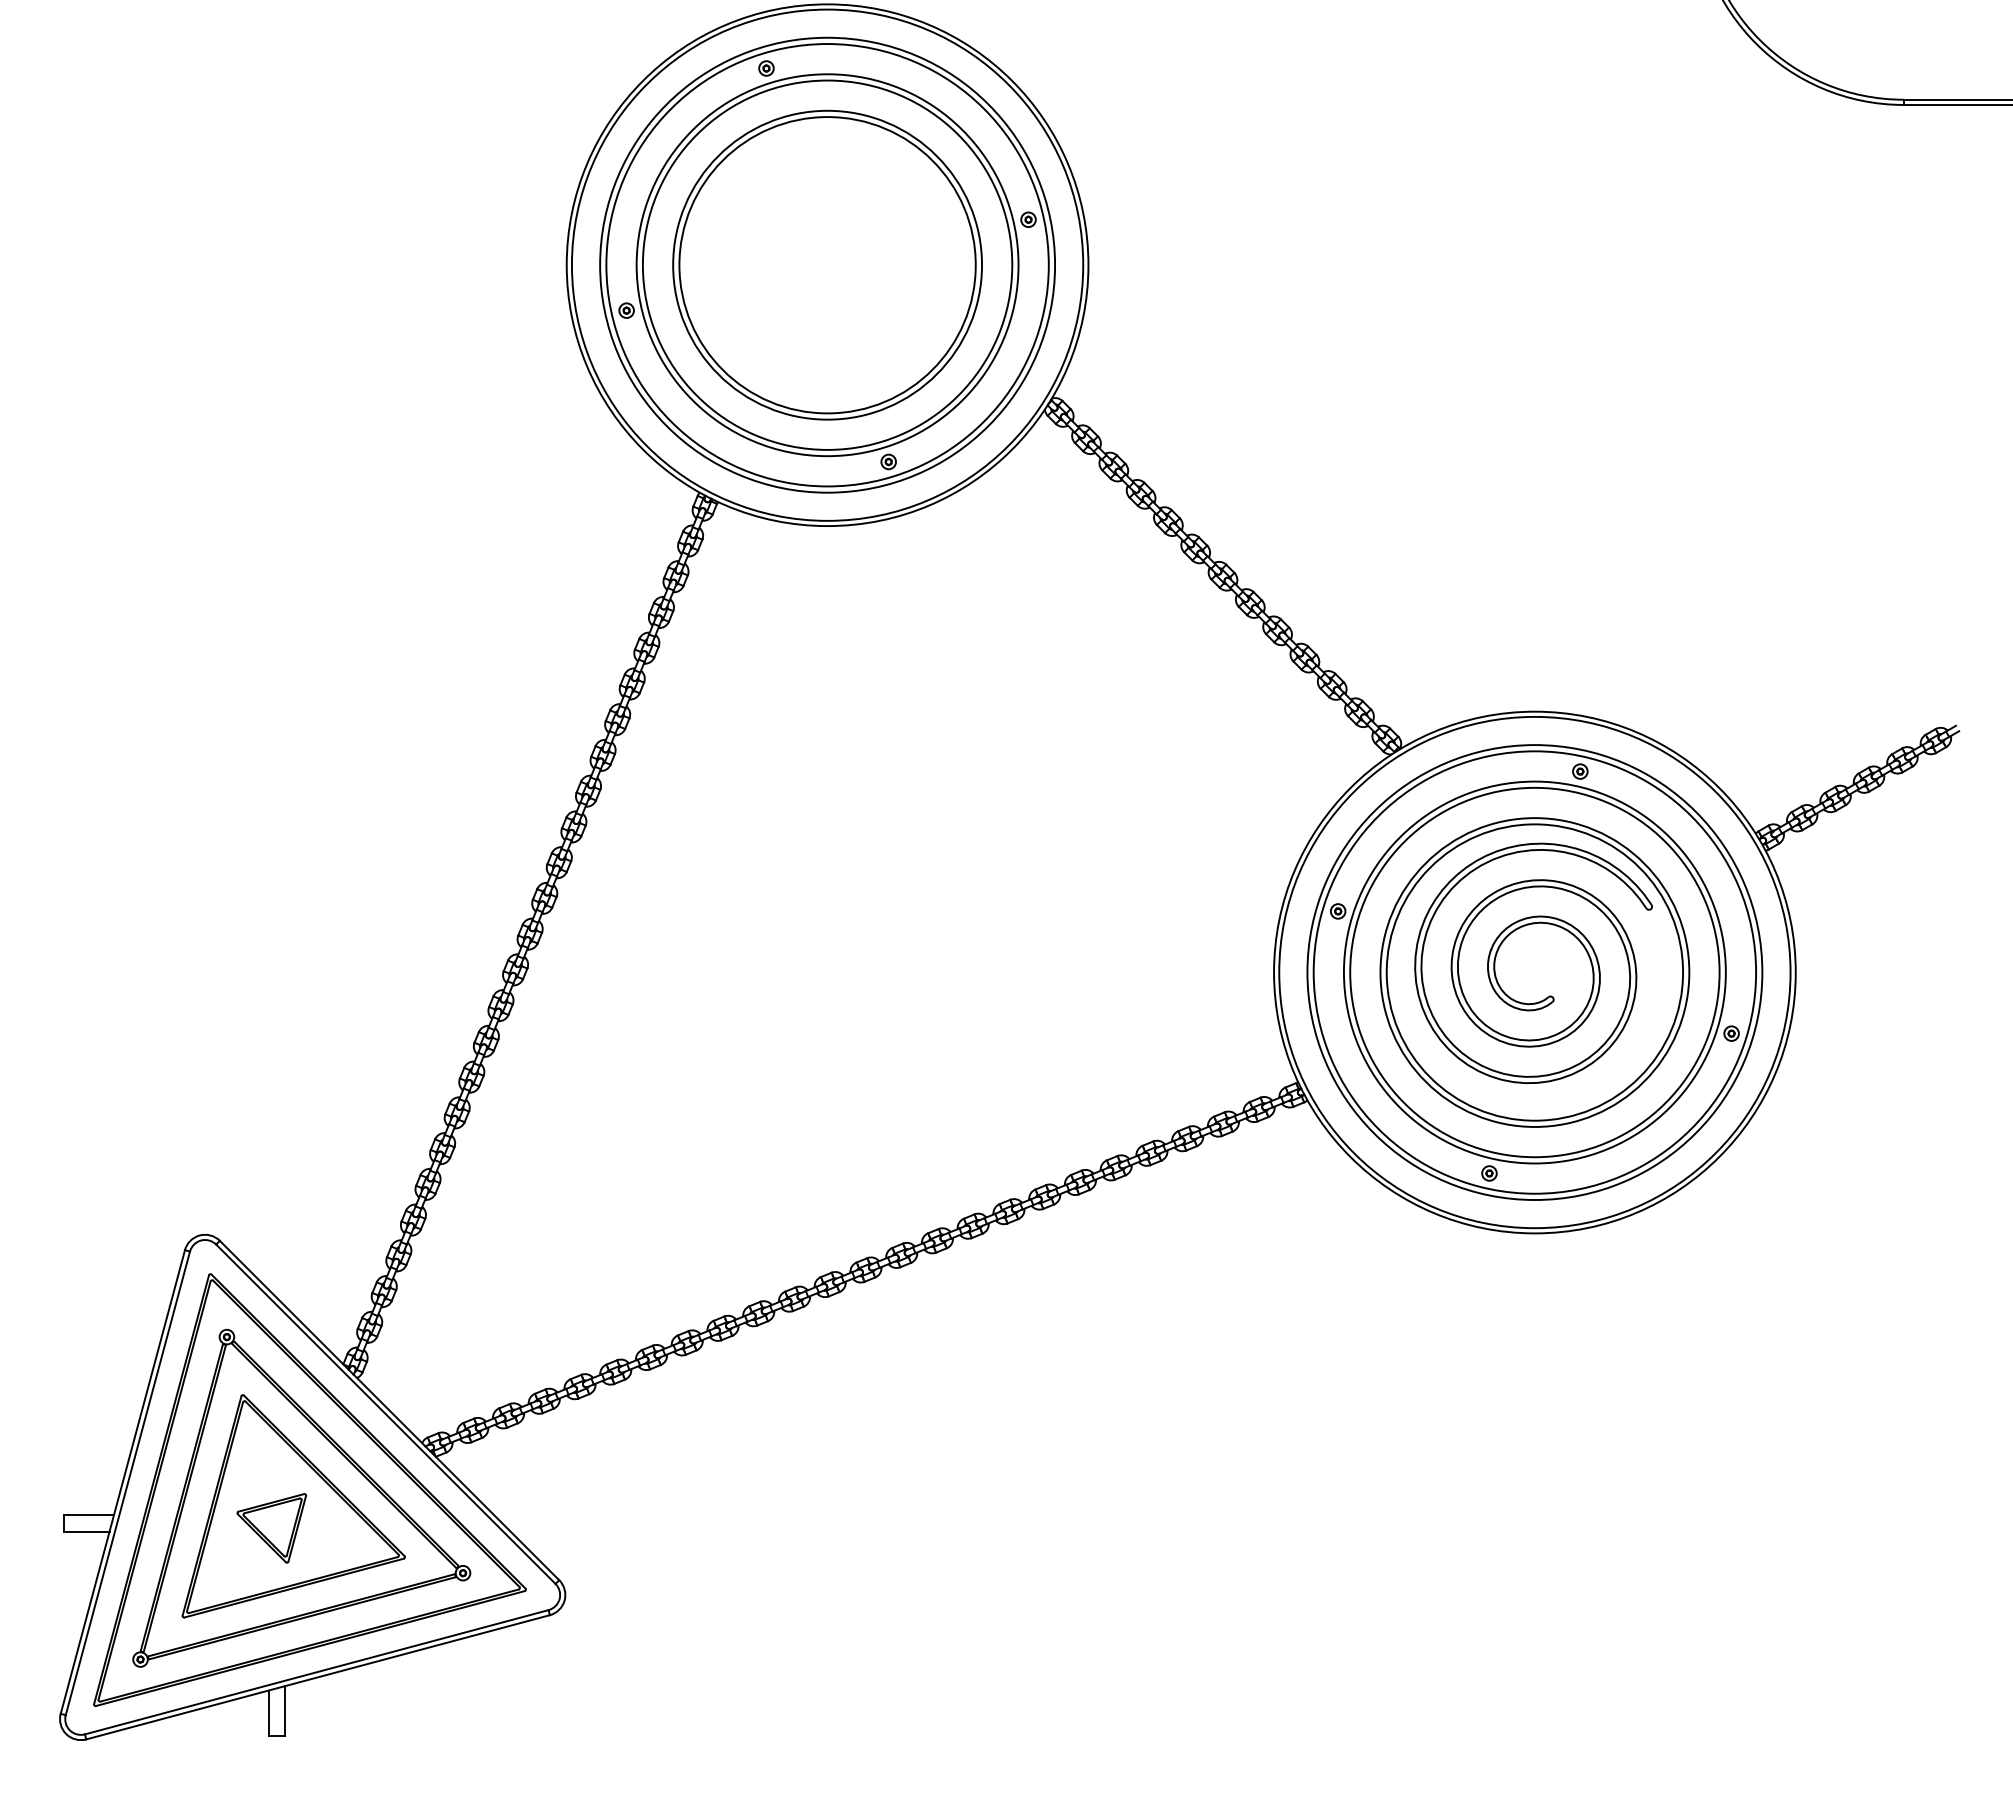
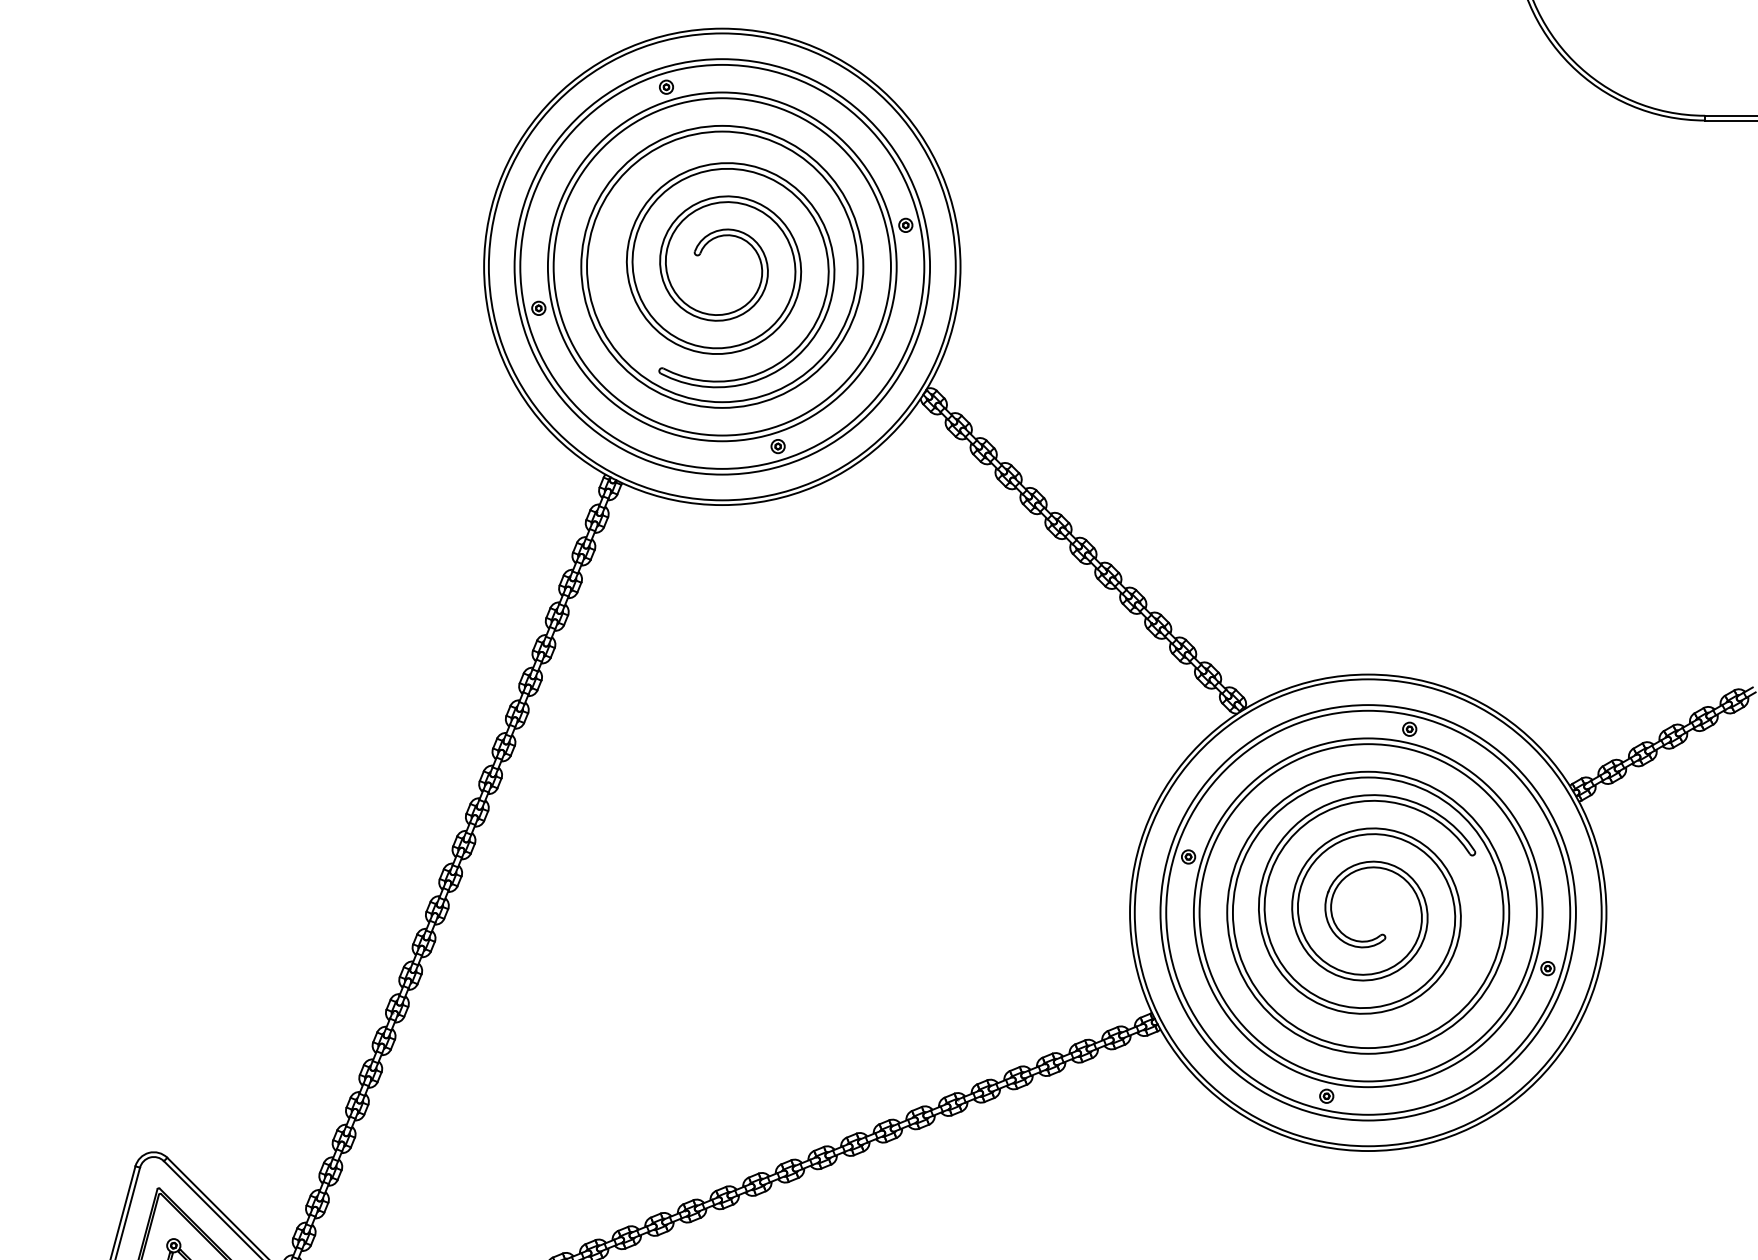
part: (869, 277) -> (760, 278), added

